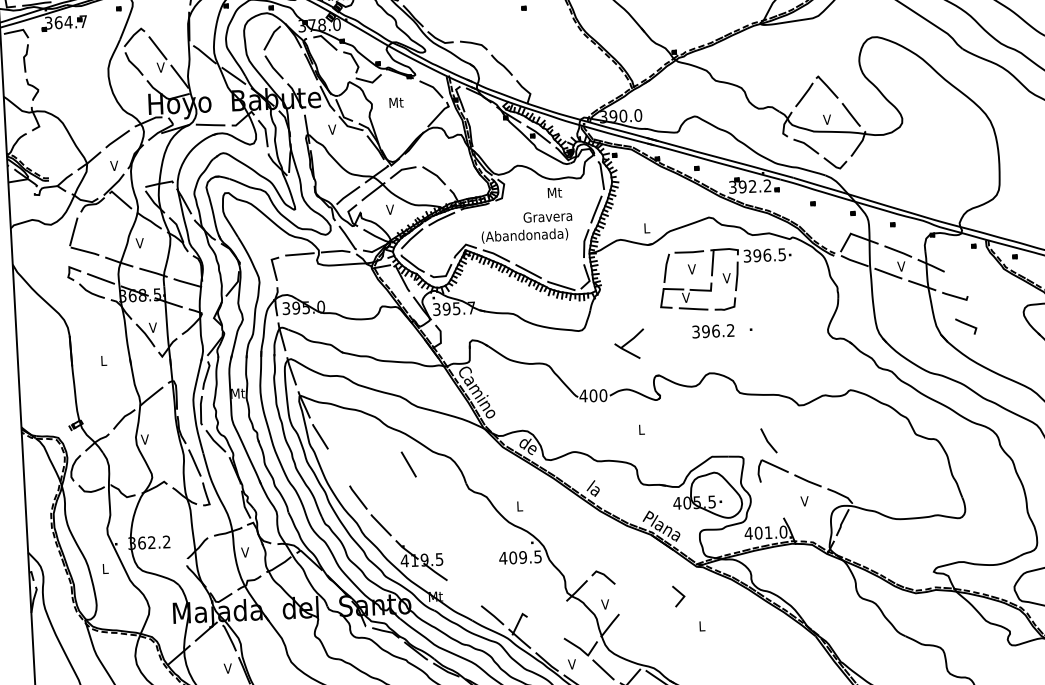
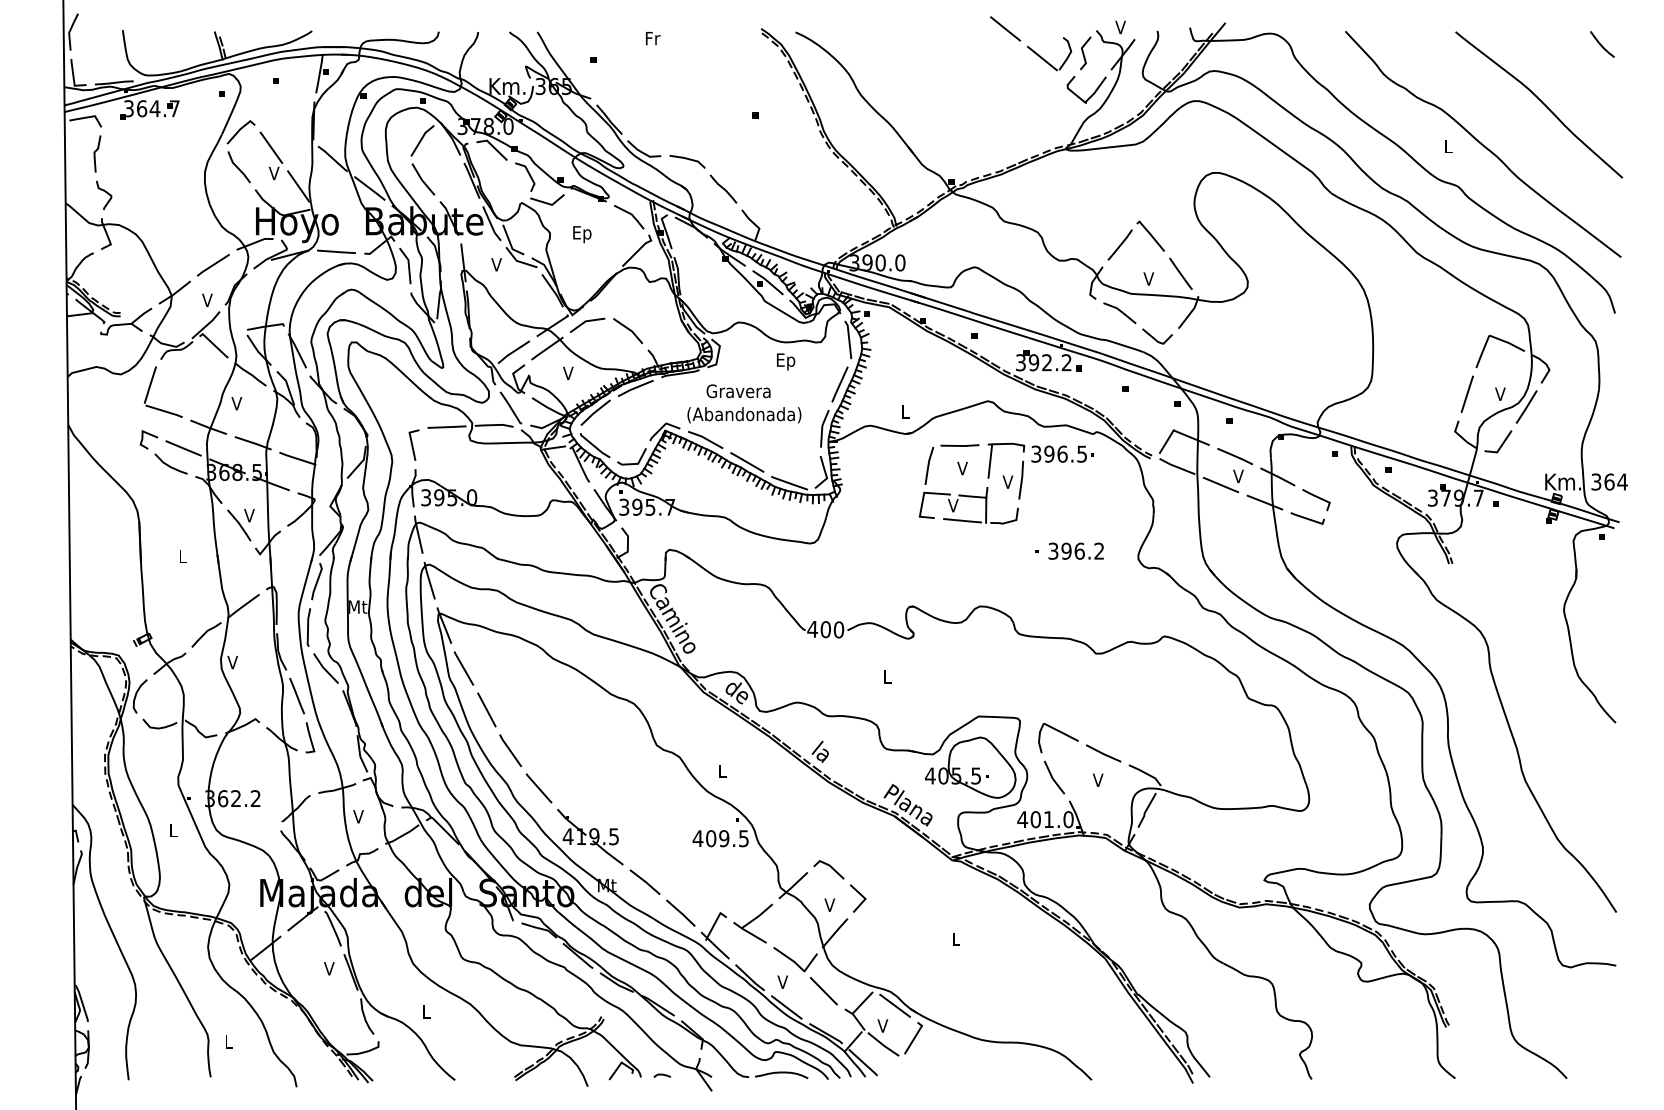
text: (396, 104) -> (582, 234), Mt -> Ep
text: (555, 193) -> (786, 361), Mt -> Ep
text: (547, 216) -> (738, 391), moved
line: (711, 299) -> (986, 509), added
line: (966, 325) -> (1317, 498), moved
text: (712, 330) -> (1075, 550), moved
part: (629, 344) -> (752, 923), moved
line: (768, 440) -> (1053, 777), moved
line: (408, 464) -> (486, 709), moved
line: (464, 592) -> (644, 881), added
line: (680, 594) -> (860, 895), moved

